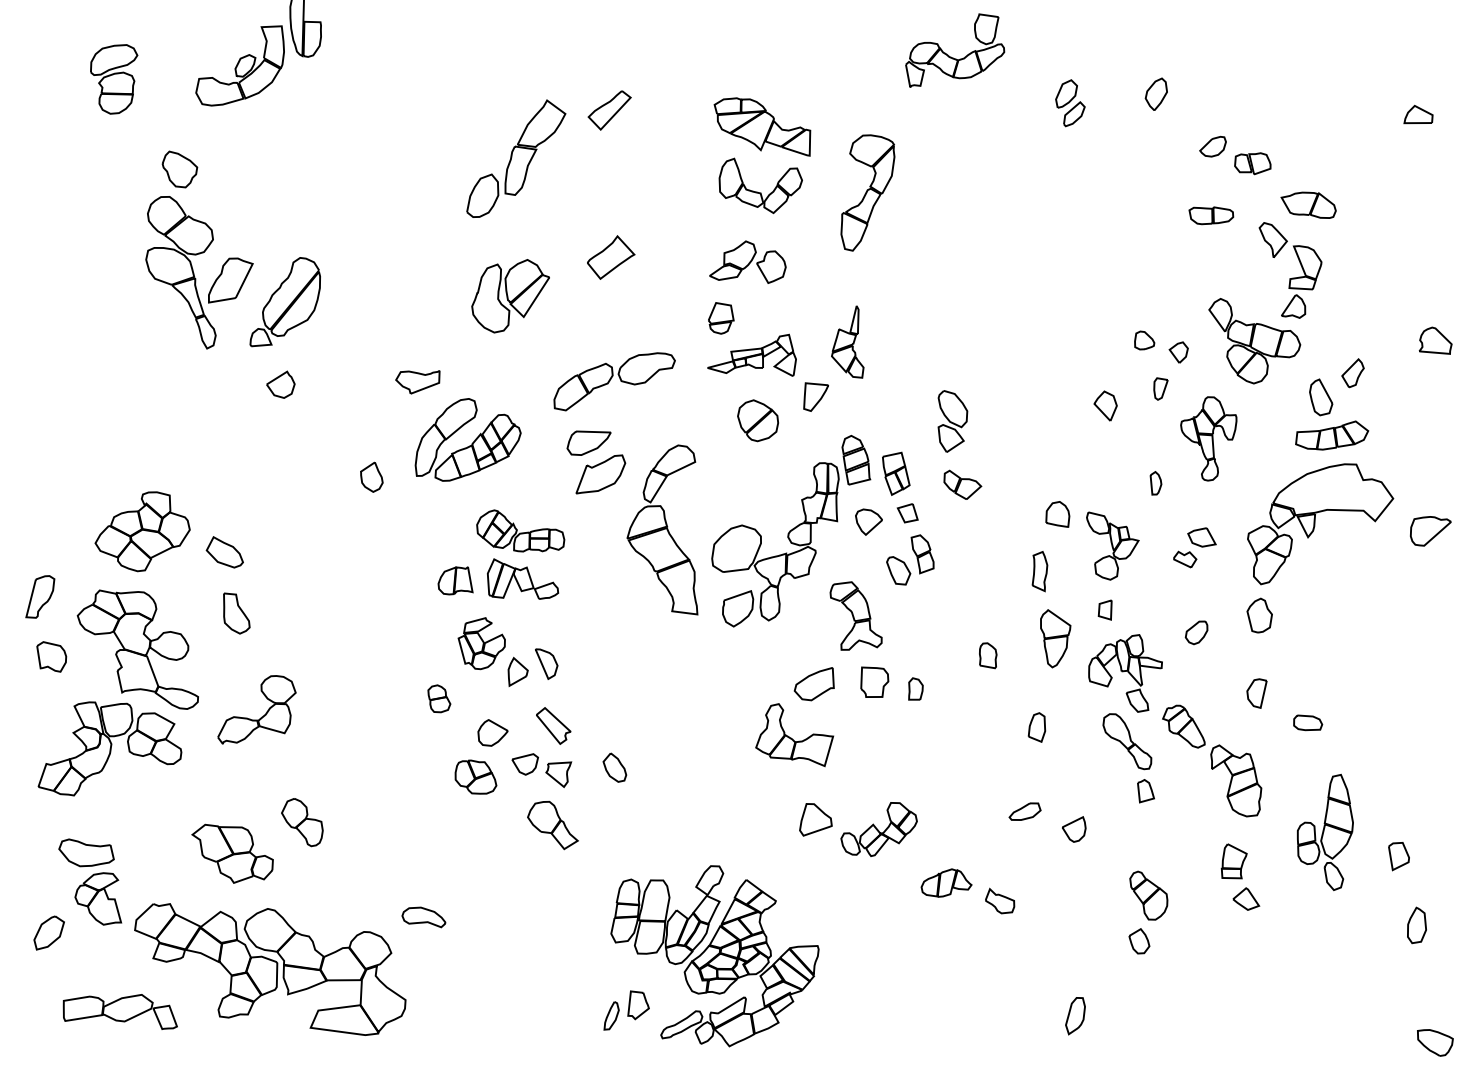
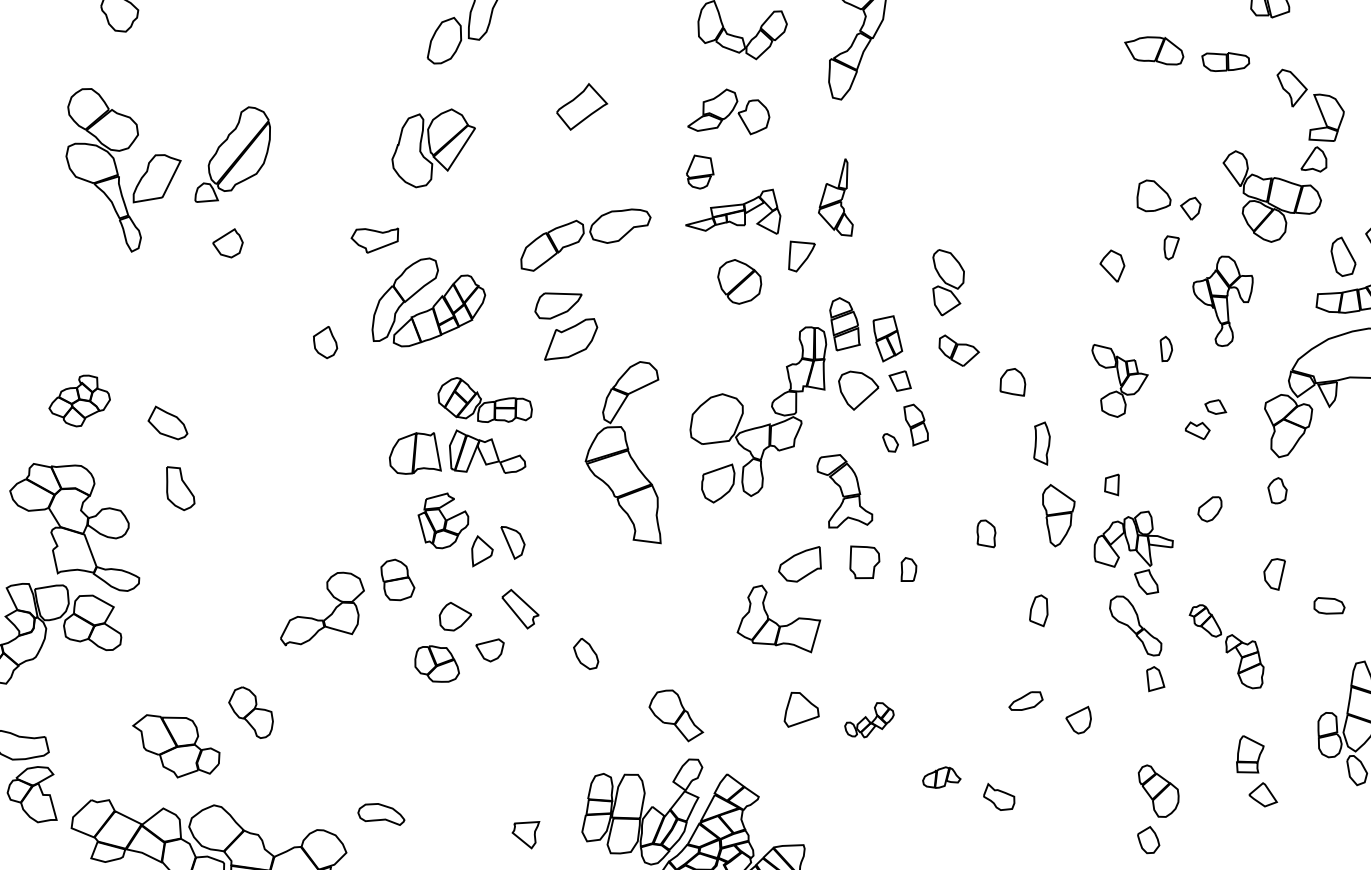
part: (1308, 204) -> (1154, 50), moved
part: (199, 272) -> (123, 170), moved
part: (510, 296) -> (433, 148), moved
part: (1144, 340) -> (1154, 195), size x1.6
part: (1057, 514) -> (1012, 382), moved
part: (868, 521) -> (858, 389), size x1.4
part: (662, 529) -> (623, 452), moved
part: (142, 531) -> (79, 400), size x0.6
part: (1201, 537) -> (1215, 407), size x0.7
part: (1112, 545) -> (1119, 380), moved
part: (898, 570) -> (890, 442), size x0.6
part: (455, 580) -> (415, 453), size x1.4
part: (1259, 615) -> (1277, 490), size x0.7
part: (439, 698) -> (398, 579), size x1.4
part: (261, 716) -> (327, 616), moved
part: (1212, 760) -> (1226, 646), size x0.7
part: (558, 774) -> (525, 834), moved
part: (552, 825) -> (675, 715), moved
part: (878, 829) -> (868, 720), size x0.6
part: (946, 882) -> (941, 777), size x0.7

